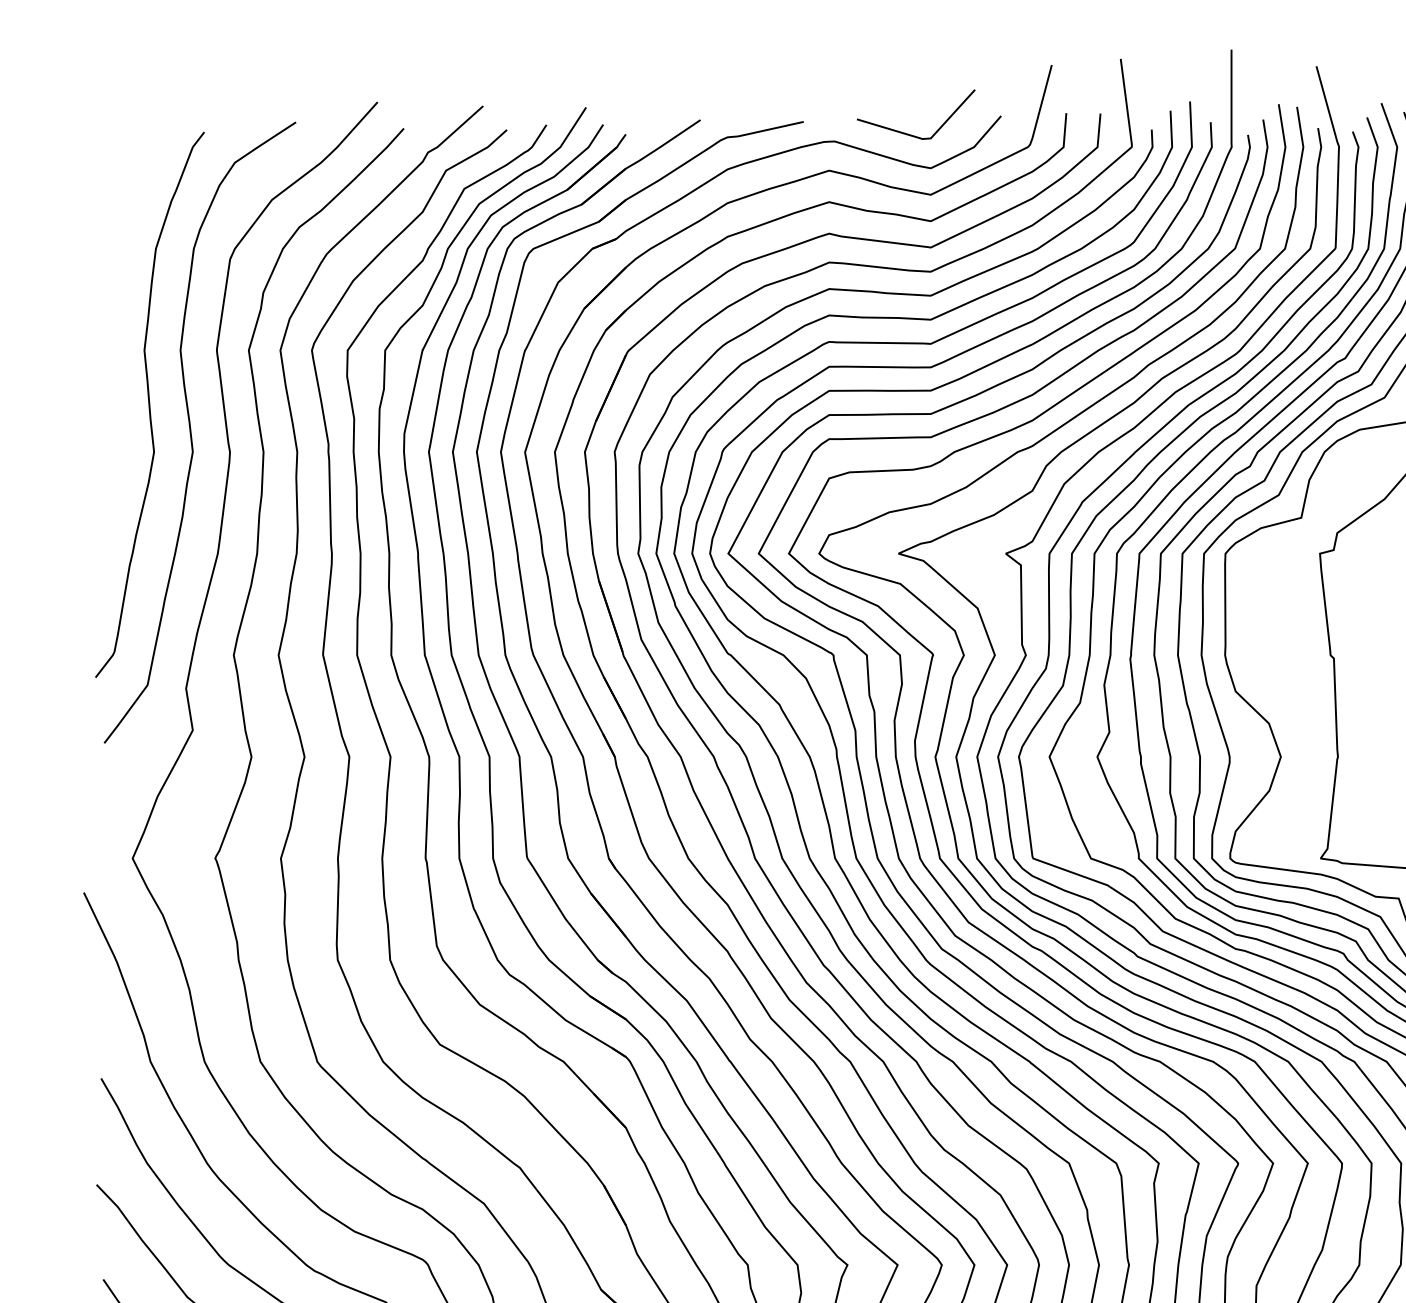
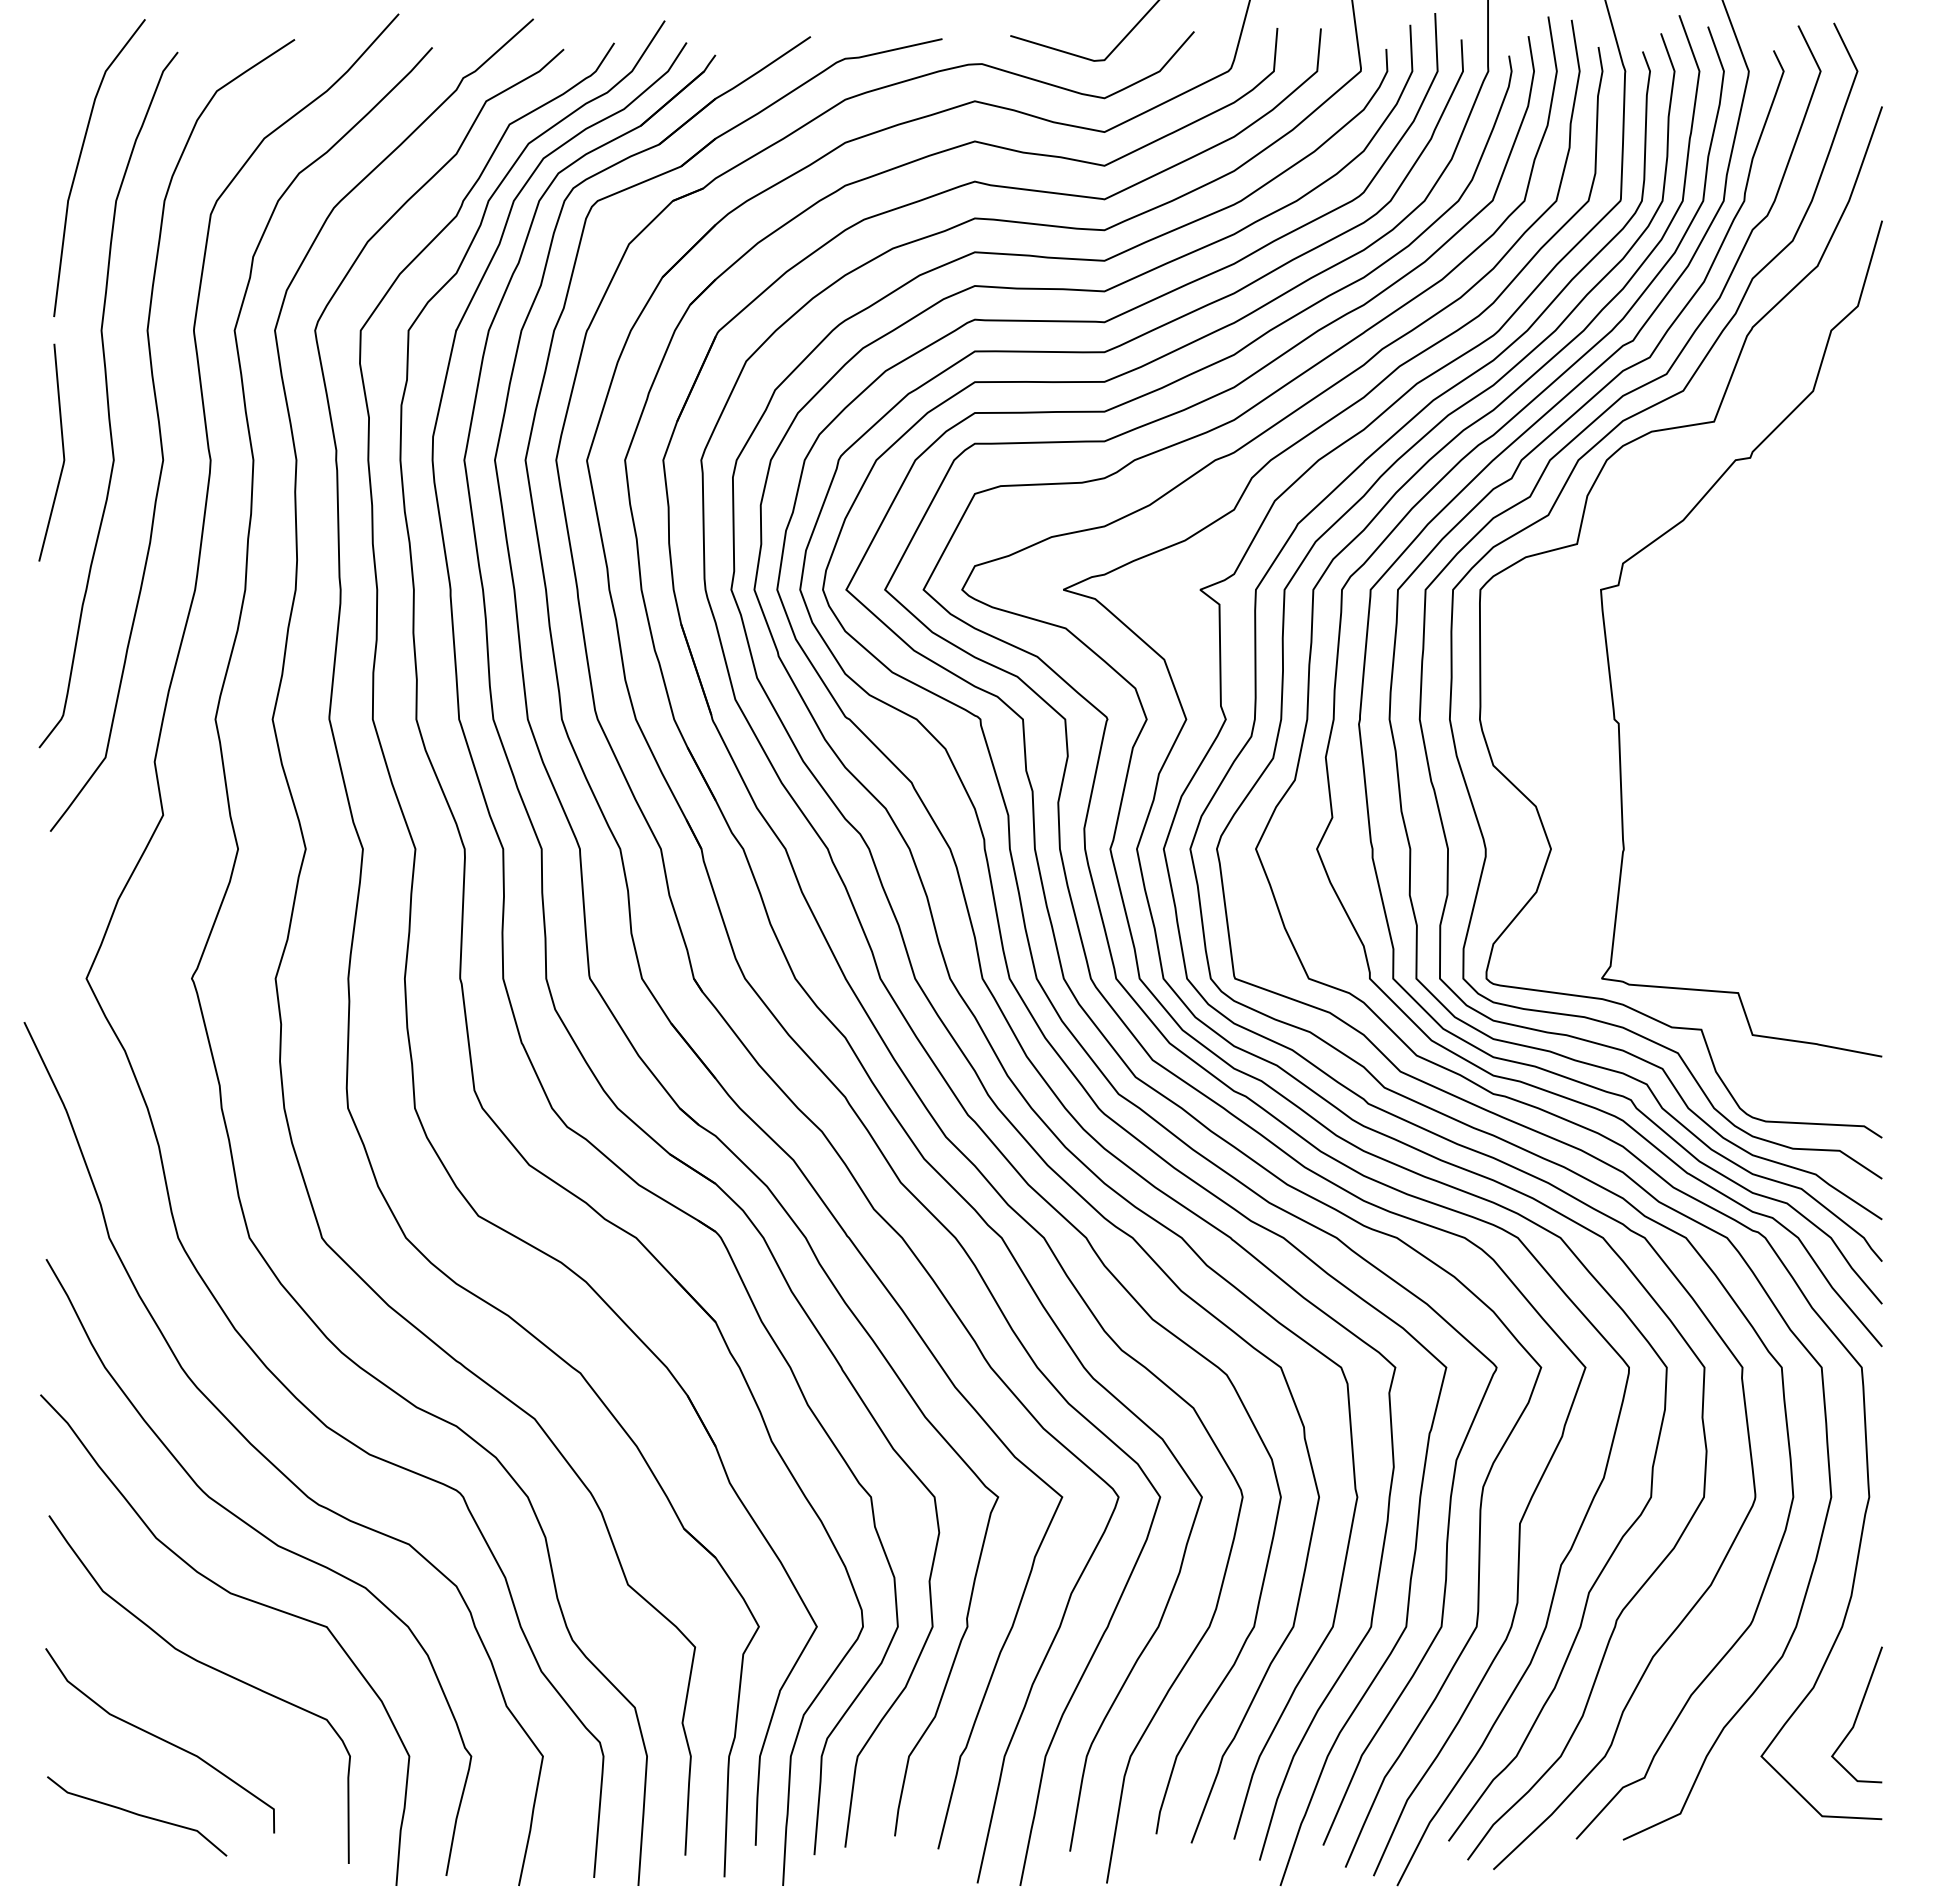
curve: (127, 218) -> (79, 162), added
line: (113, 446) -> (62, 452), added

